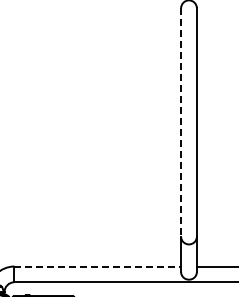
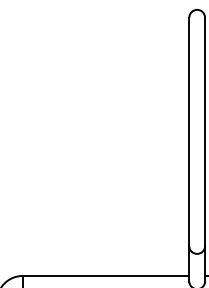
line: (181, 123) -> (189, 132), dashed -> solid
line: (98, 266) -> (106, 275), dashed -> solid

